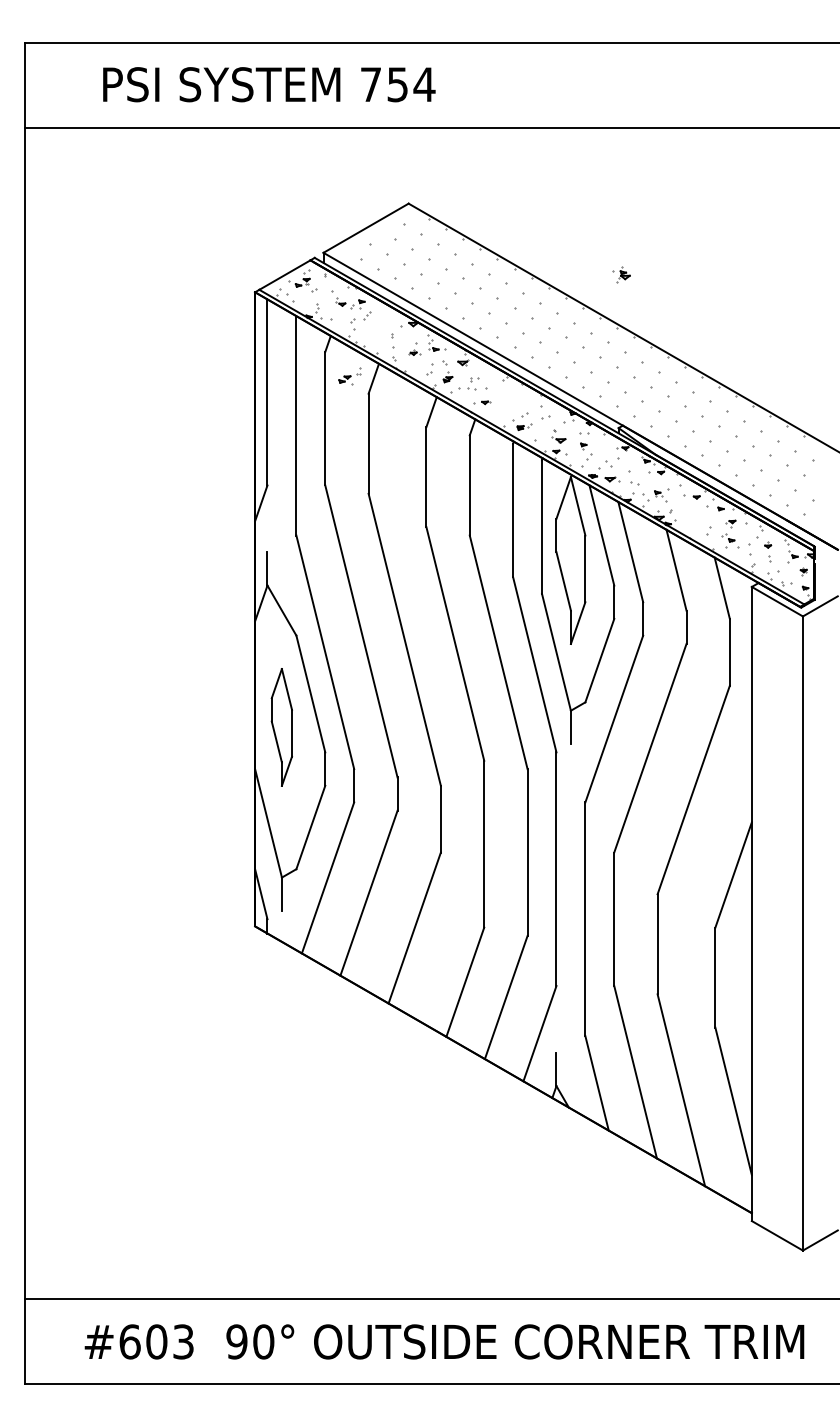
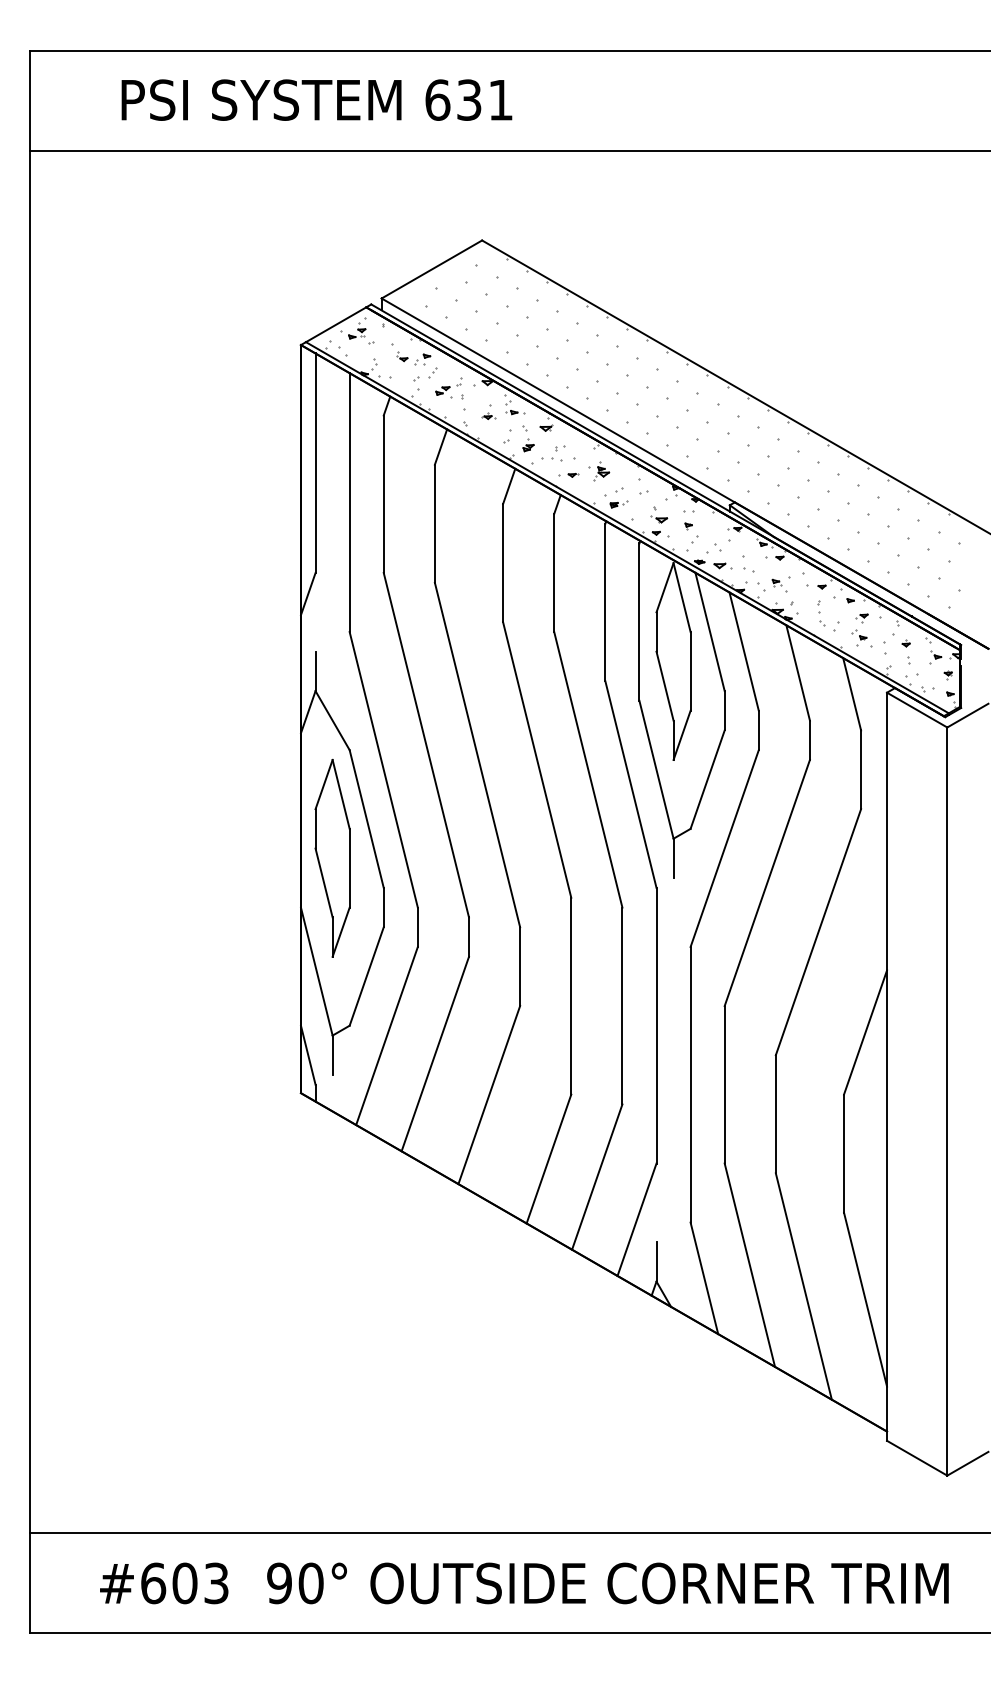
text: (397, 84) -> (469, 99), 754 -> 631
part: (621, 274) -> (599, 471), moved
part: (349, 376) -> (448, 387), moved
part: (696, 519) -> (821, 613), added
part: (281, 727) -> (332, 858), size x1.43

